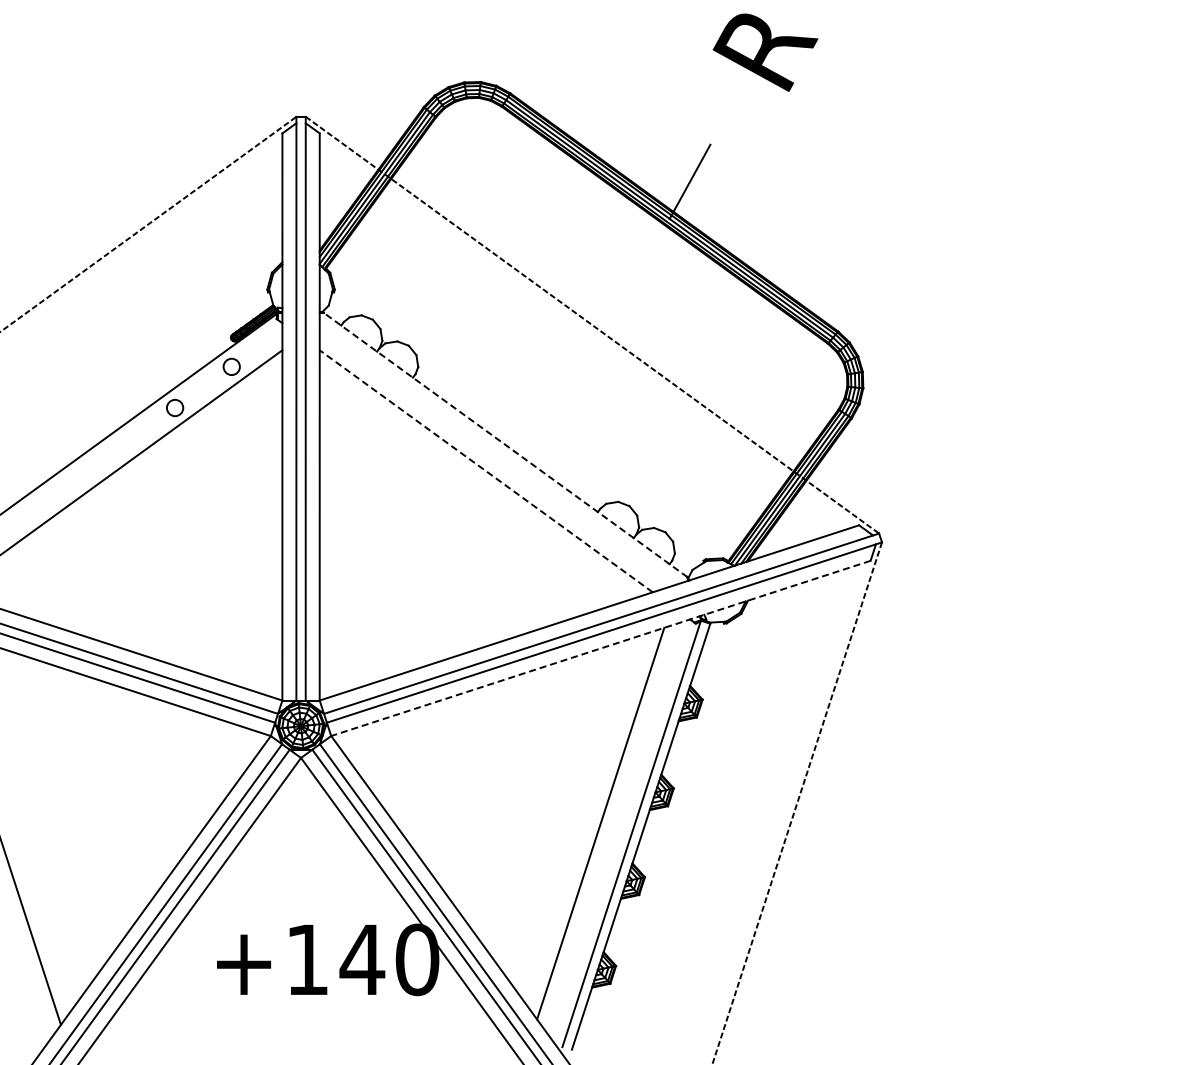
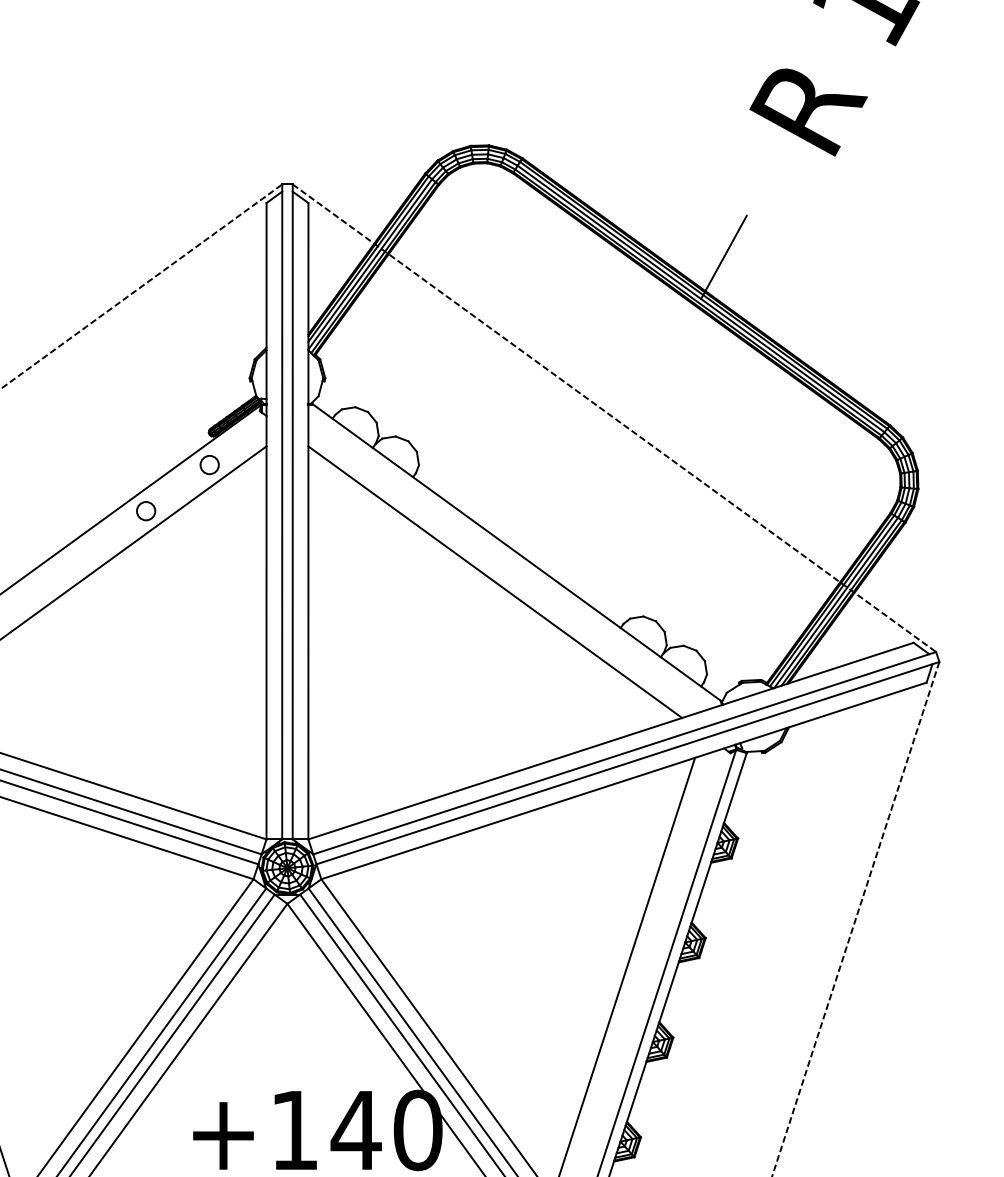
line: (505, 444) -> (516, 552), dashed -> solid
line: (486, 471) -> (495, 582), dashed -> solid
line: (600, 648) -> (623, 781), dashed -> solid

